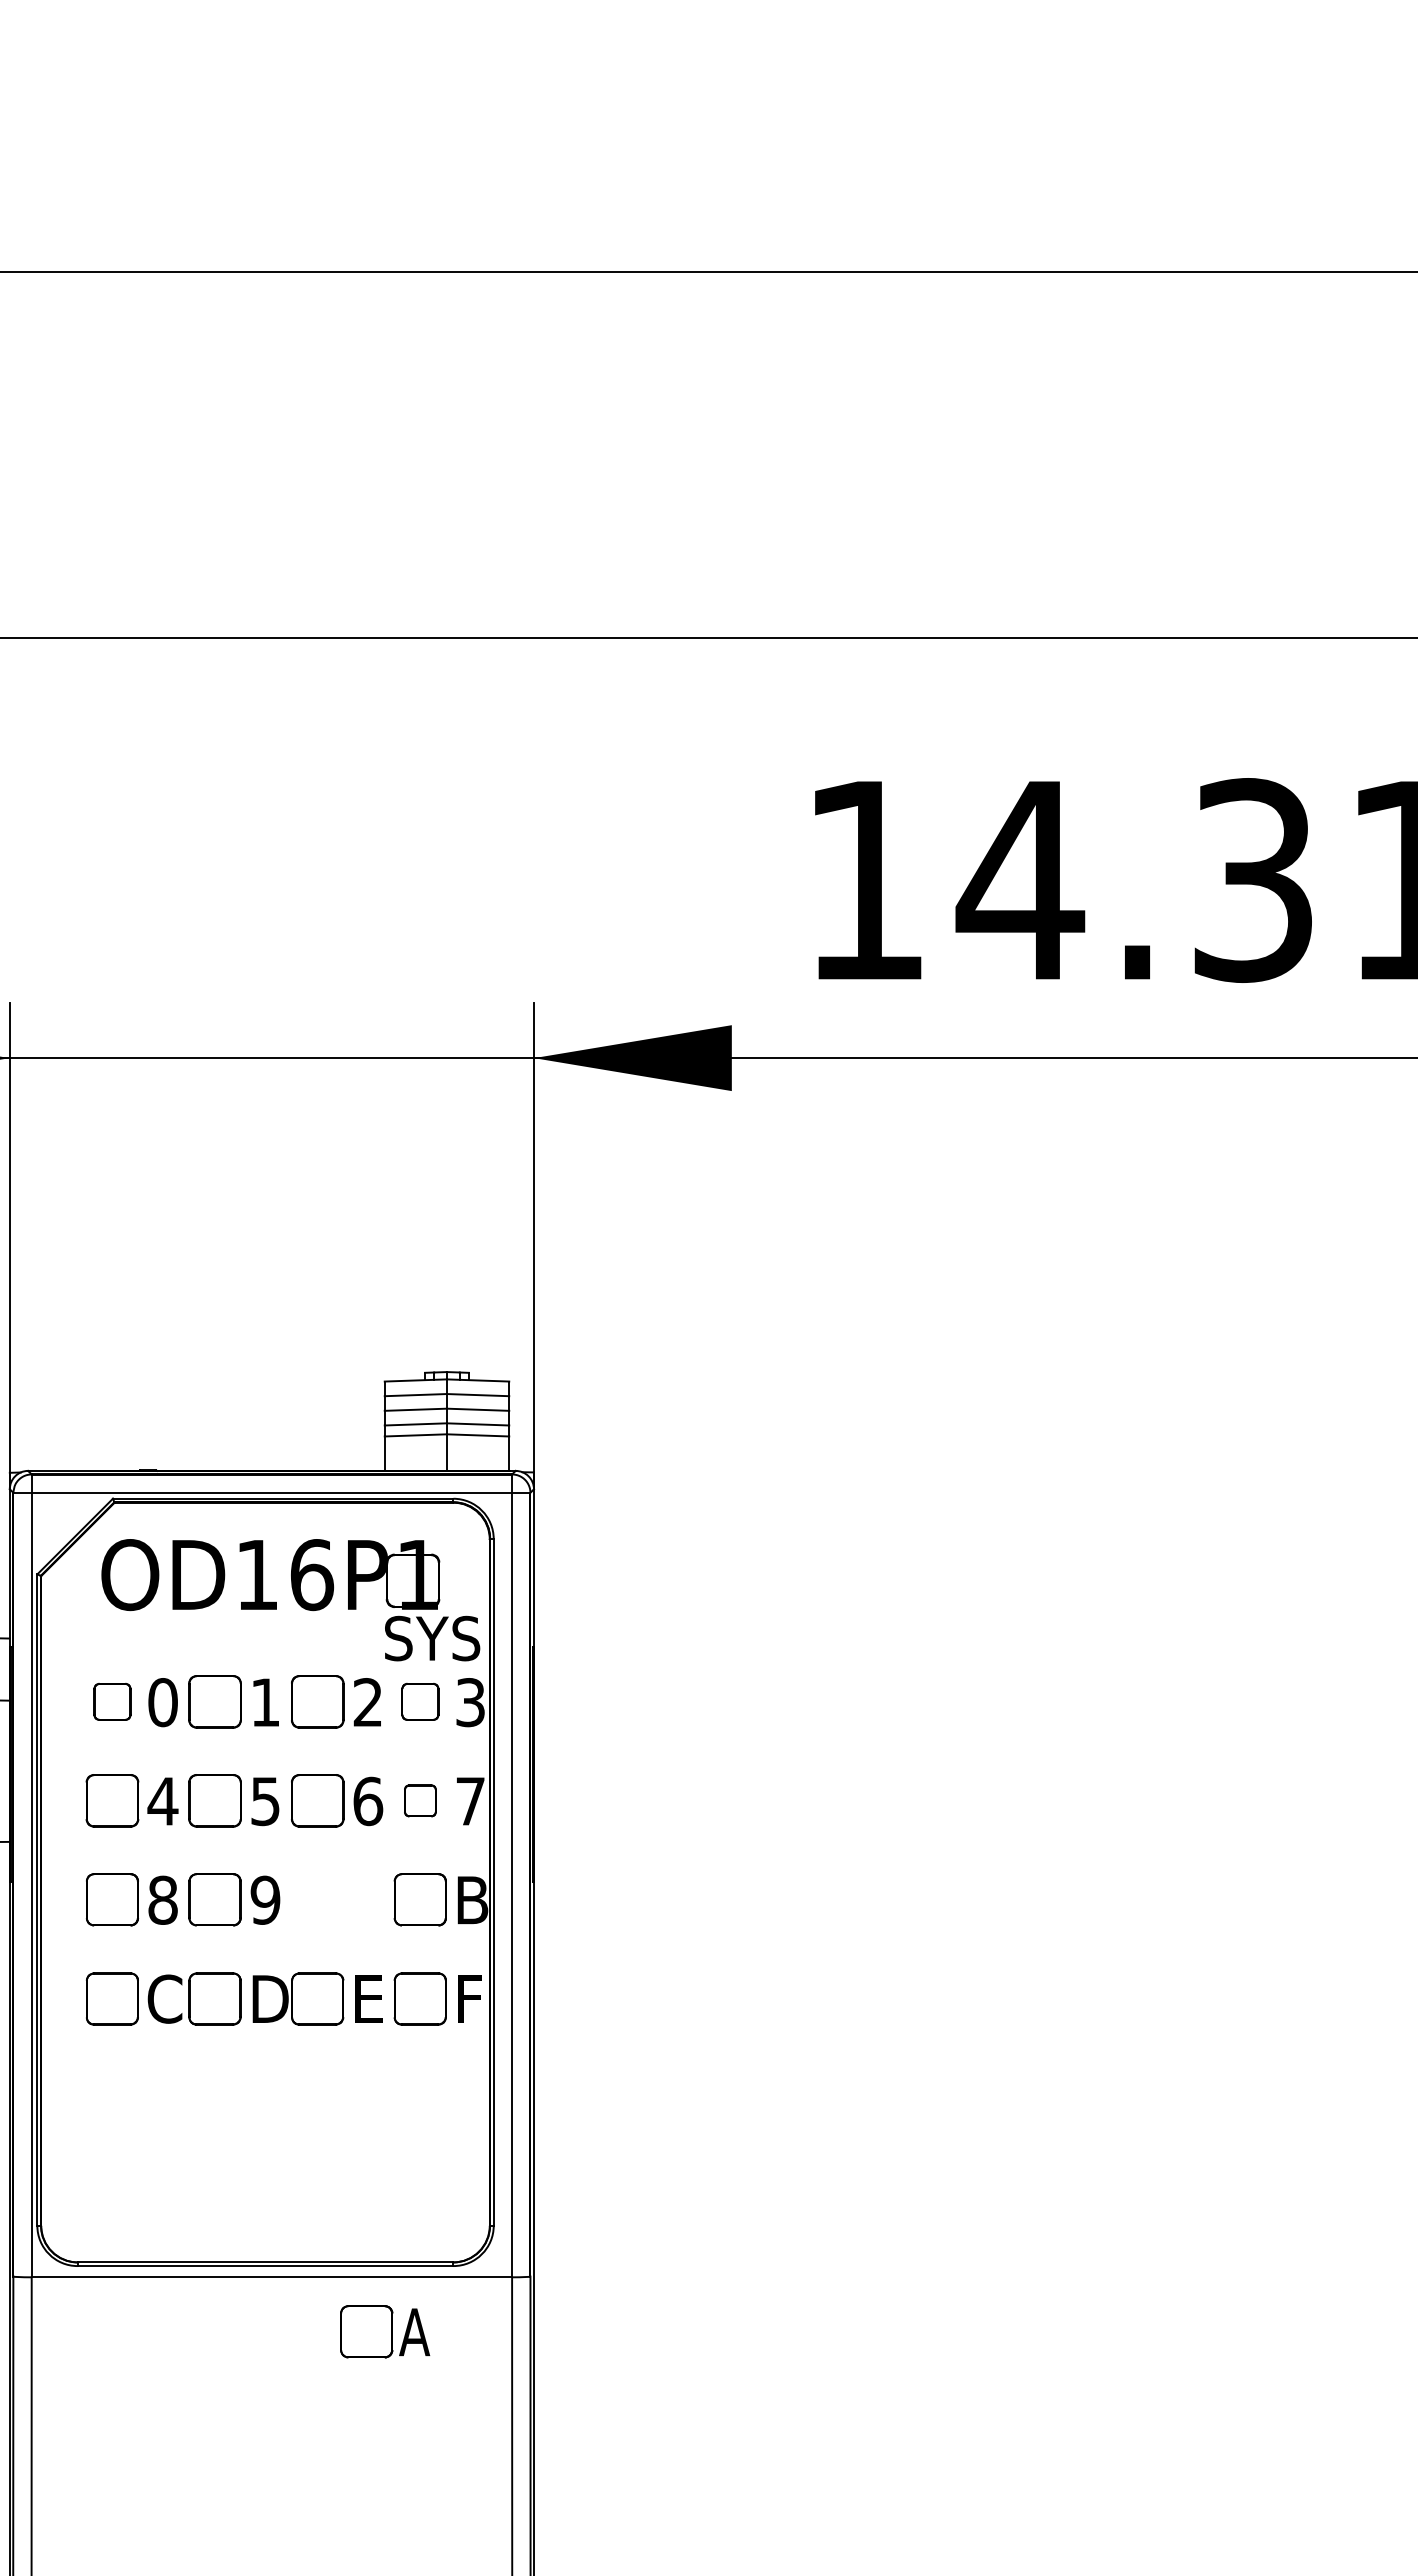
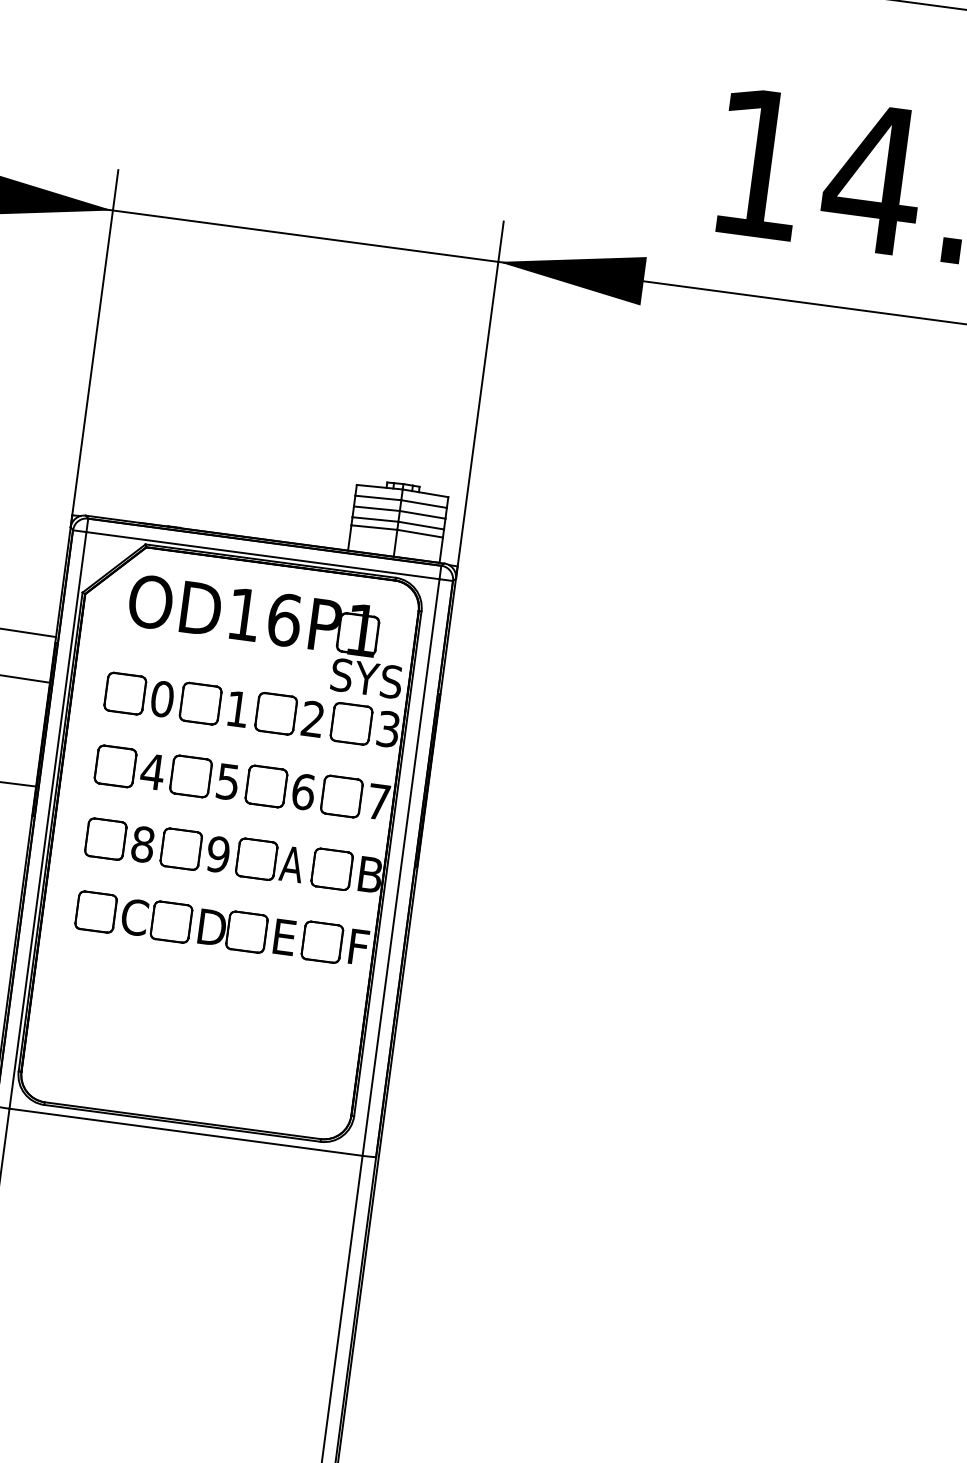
part: (112, 1701) -> (125, 693), size x1.43
part: (420, 1701) -> (351, 723), size x1.43
part: (420, 1800) -> (342, 796), size x1.67
part: (385, 2331) -> (270, 860), moved

